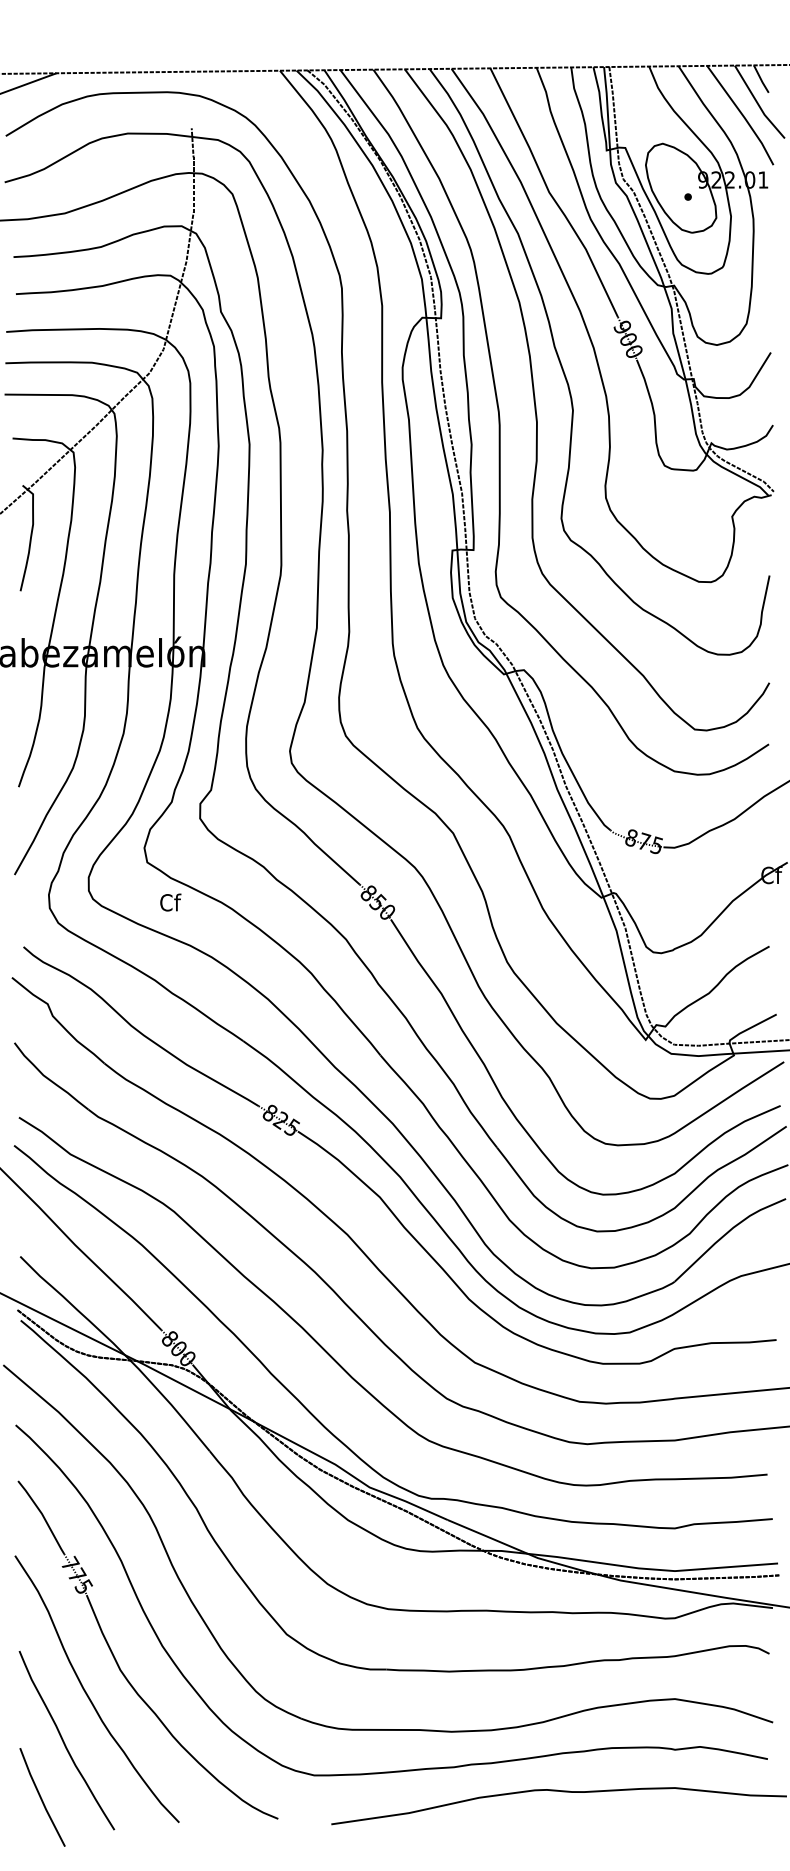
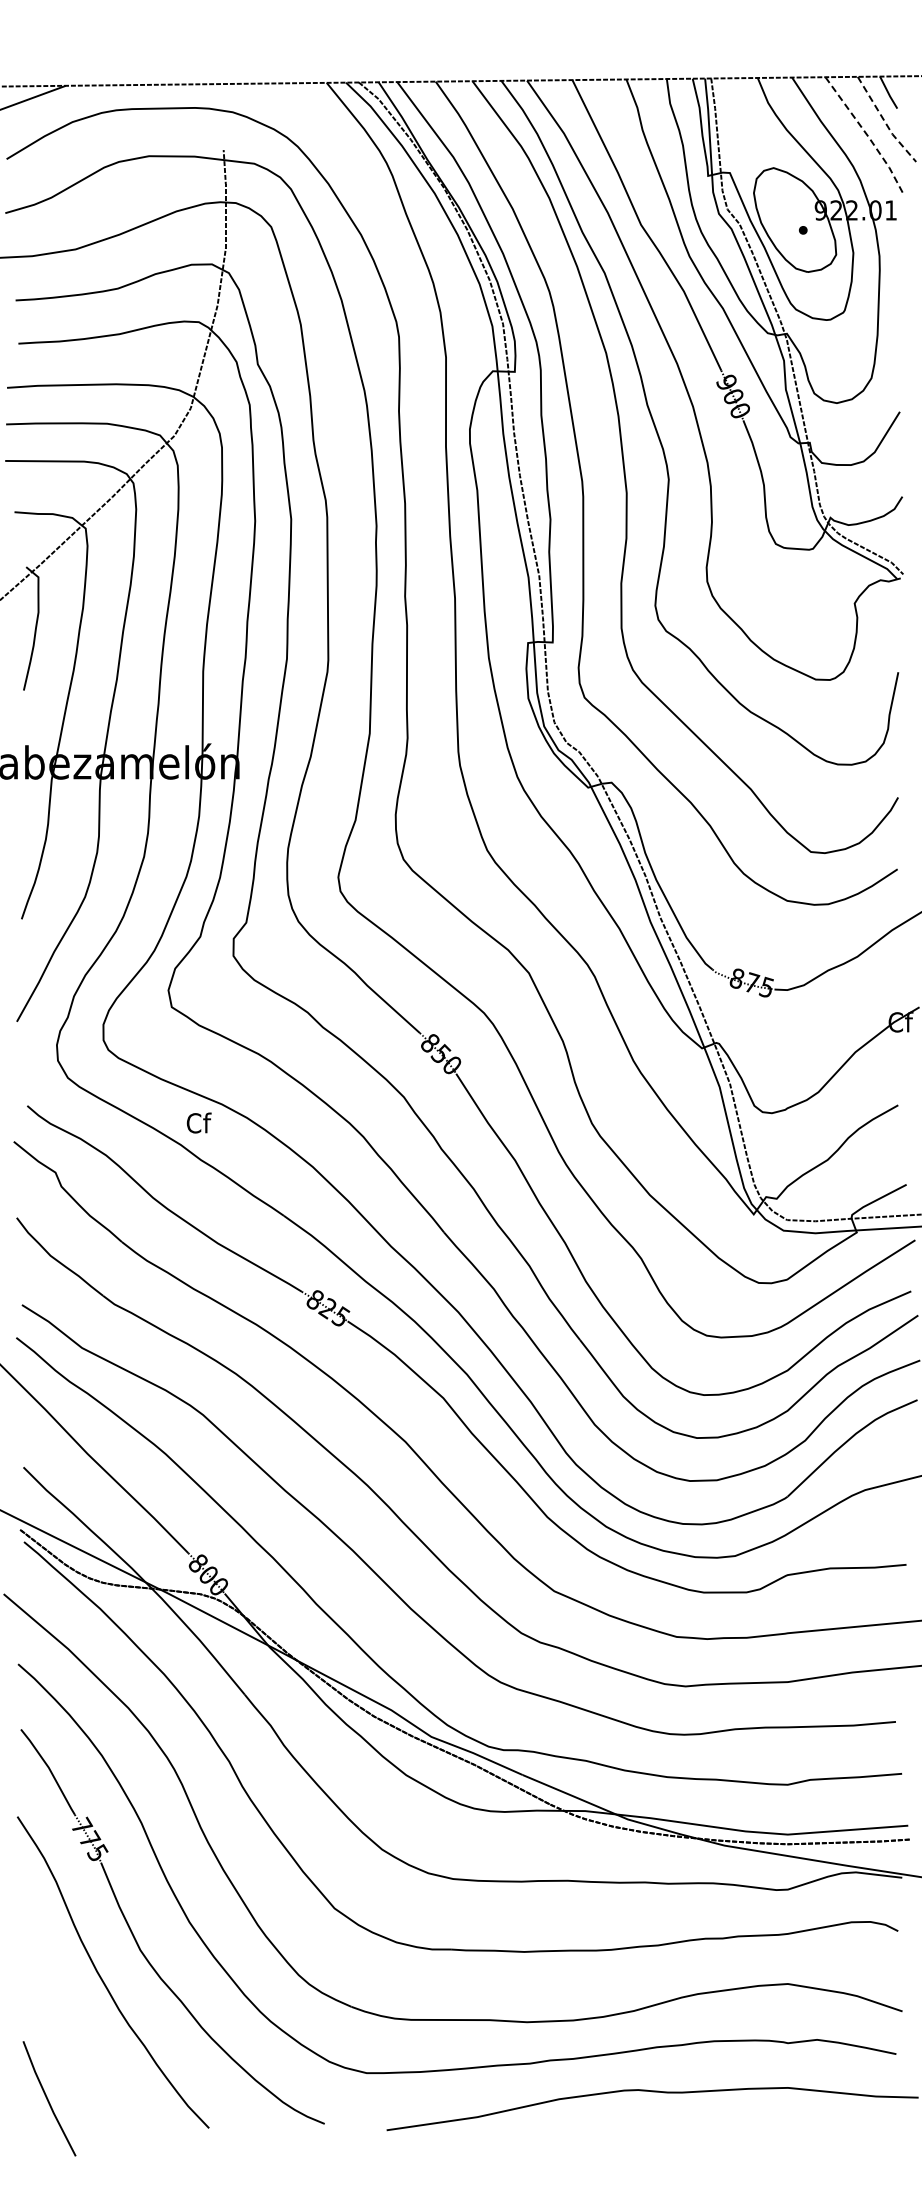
line: (757, 103) -> (884, 121), solid -> dashed
line: (743, 114) -> (867, 134), solid -> dashed
text: (170, 902) -> (198, 1122), moved
curve: (64, 1742) -> (75, 2034), removed

